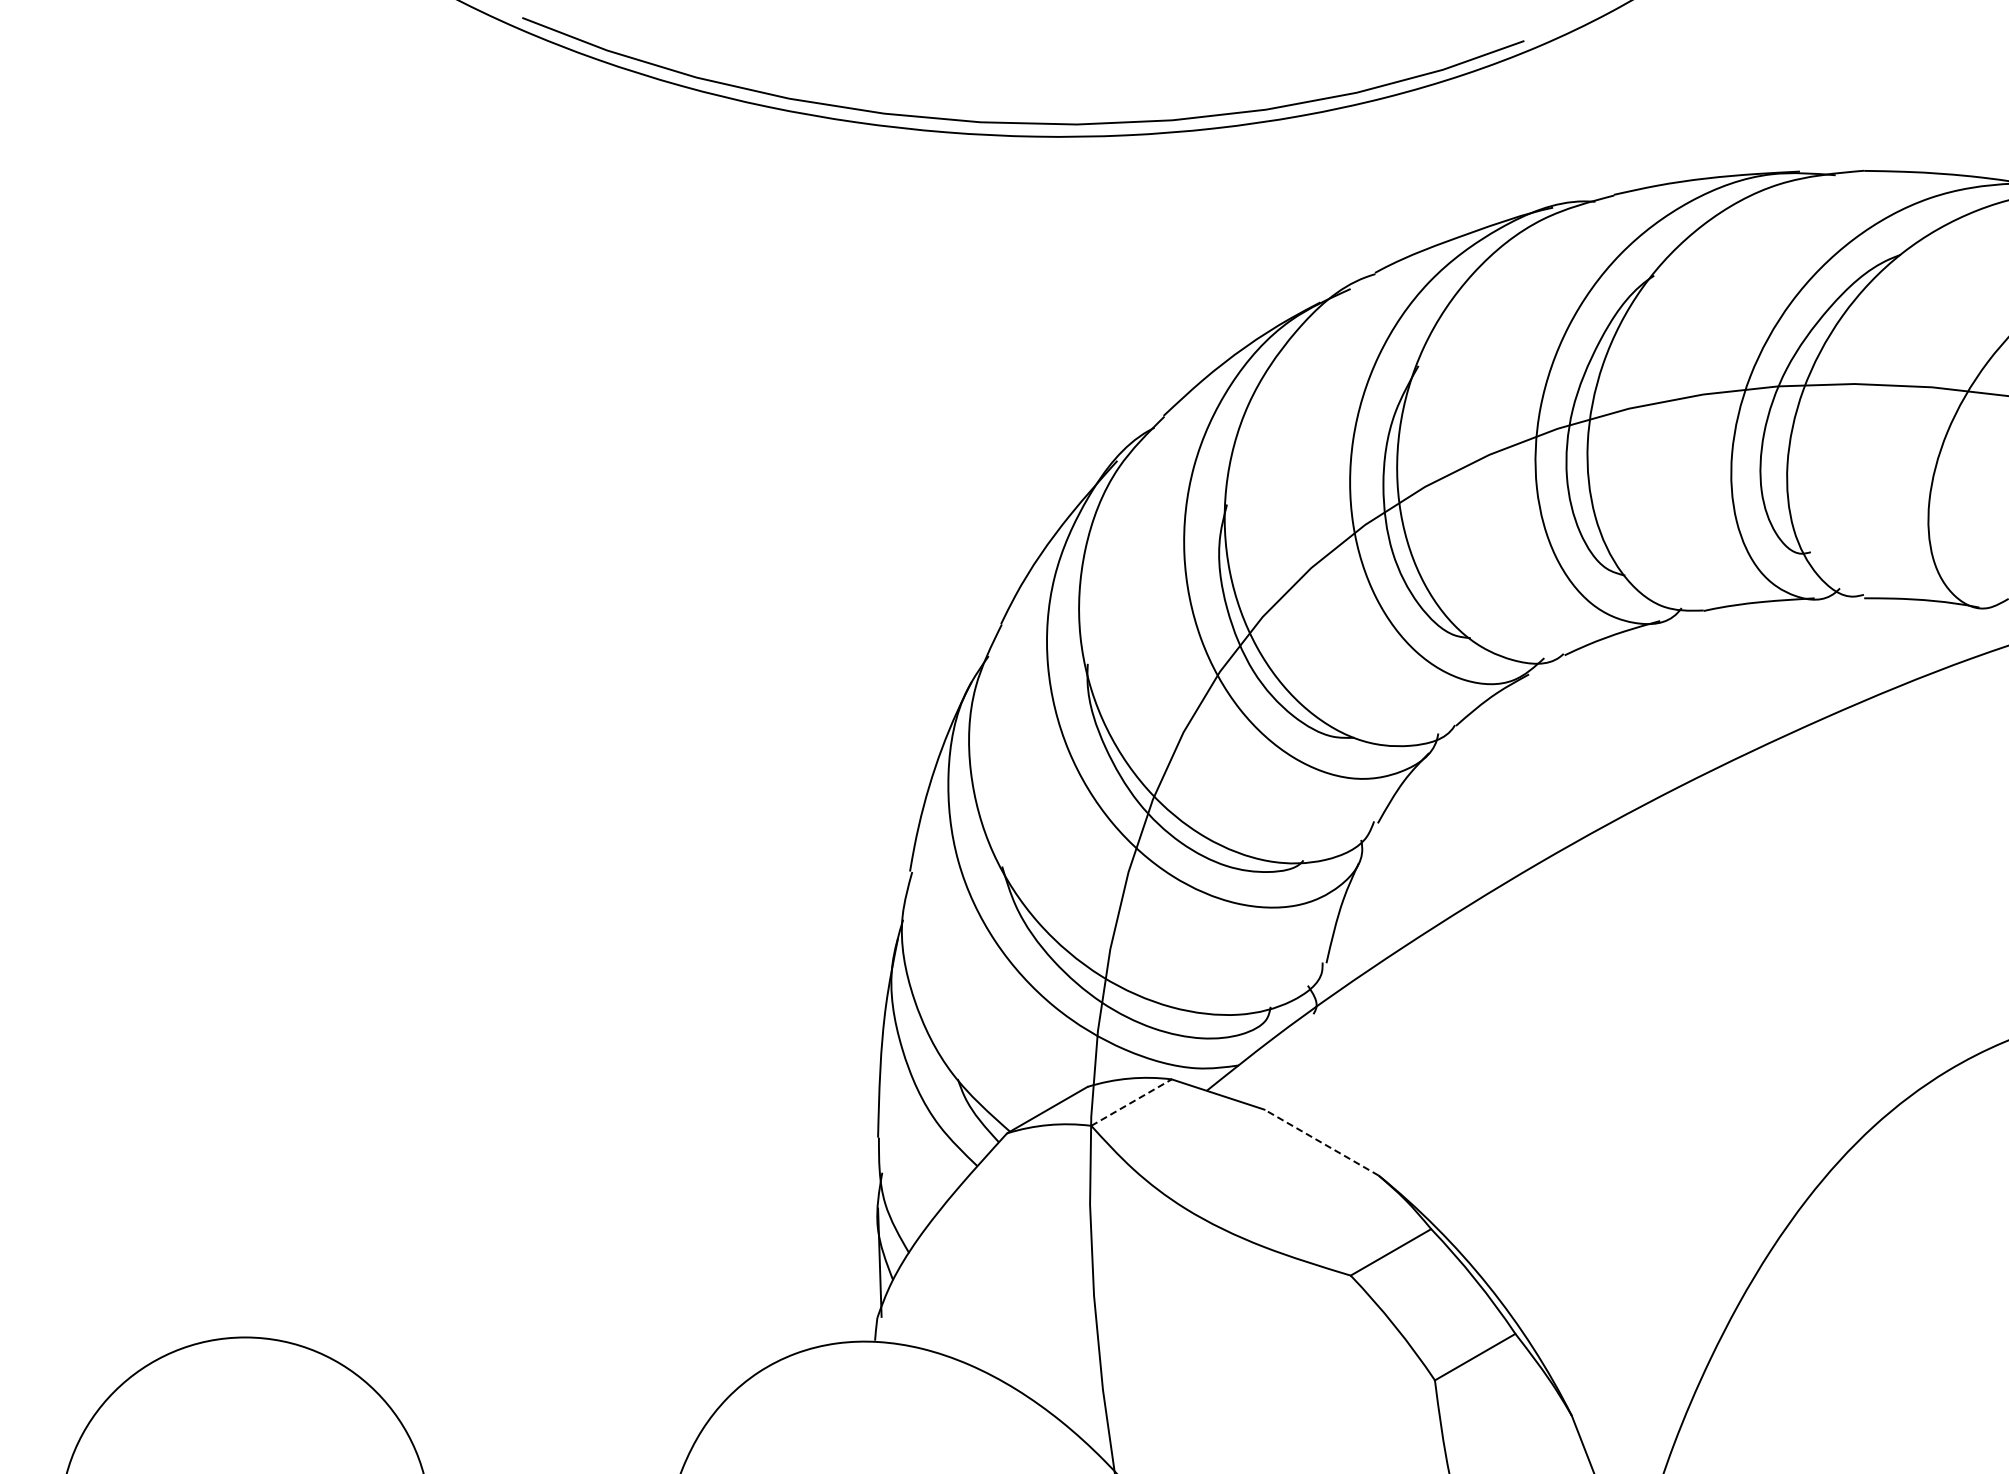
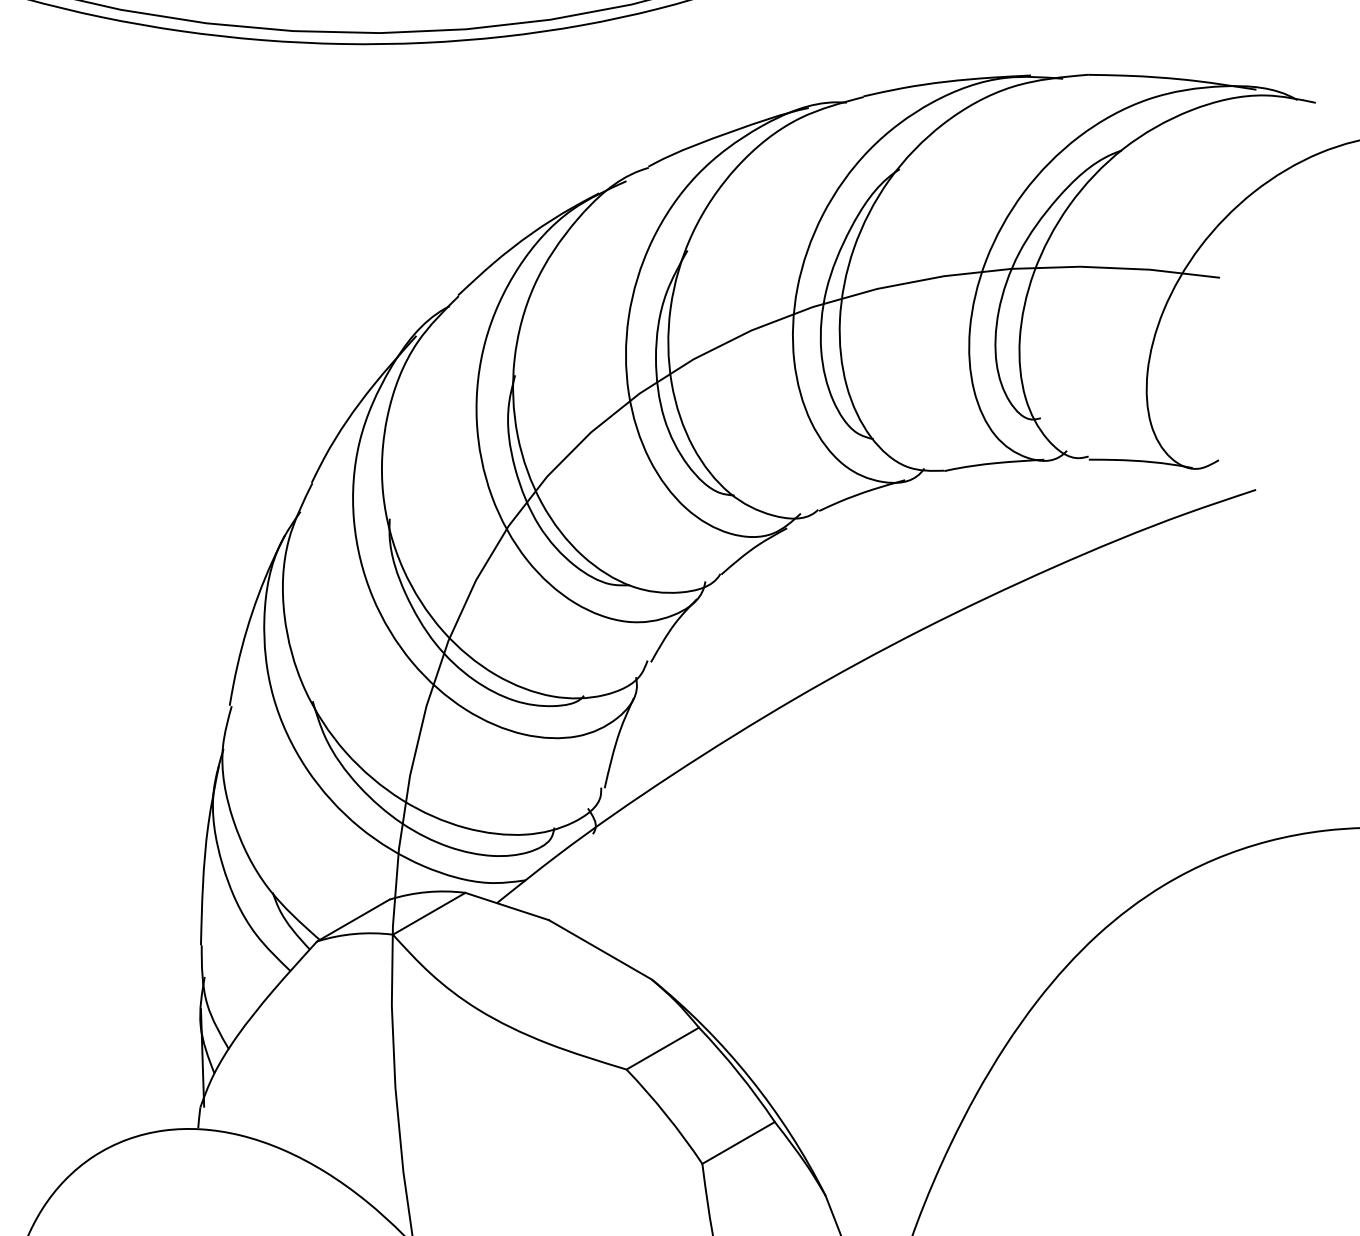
line: (1131, 1102) -> (429, 913), dashed -> solid
line: (1321, 1142) -> (600, 949), dashed -> solid

